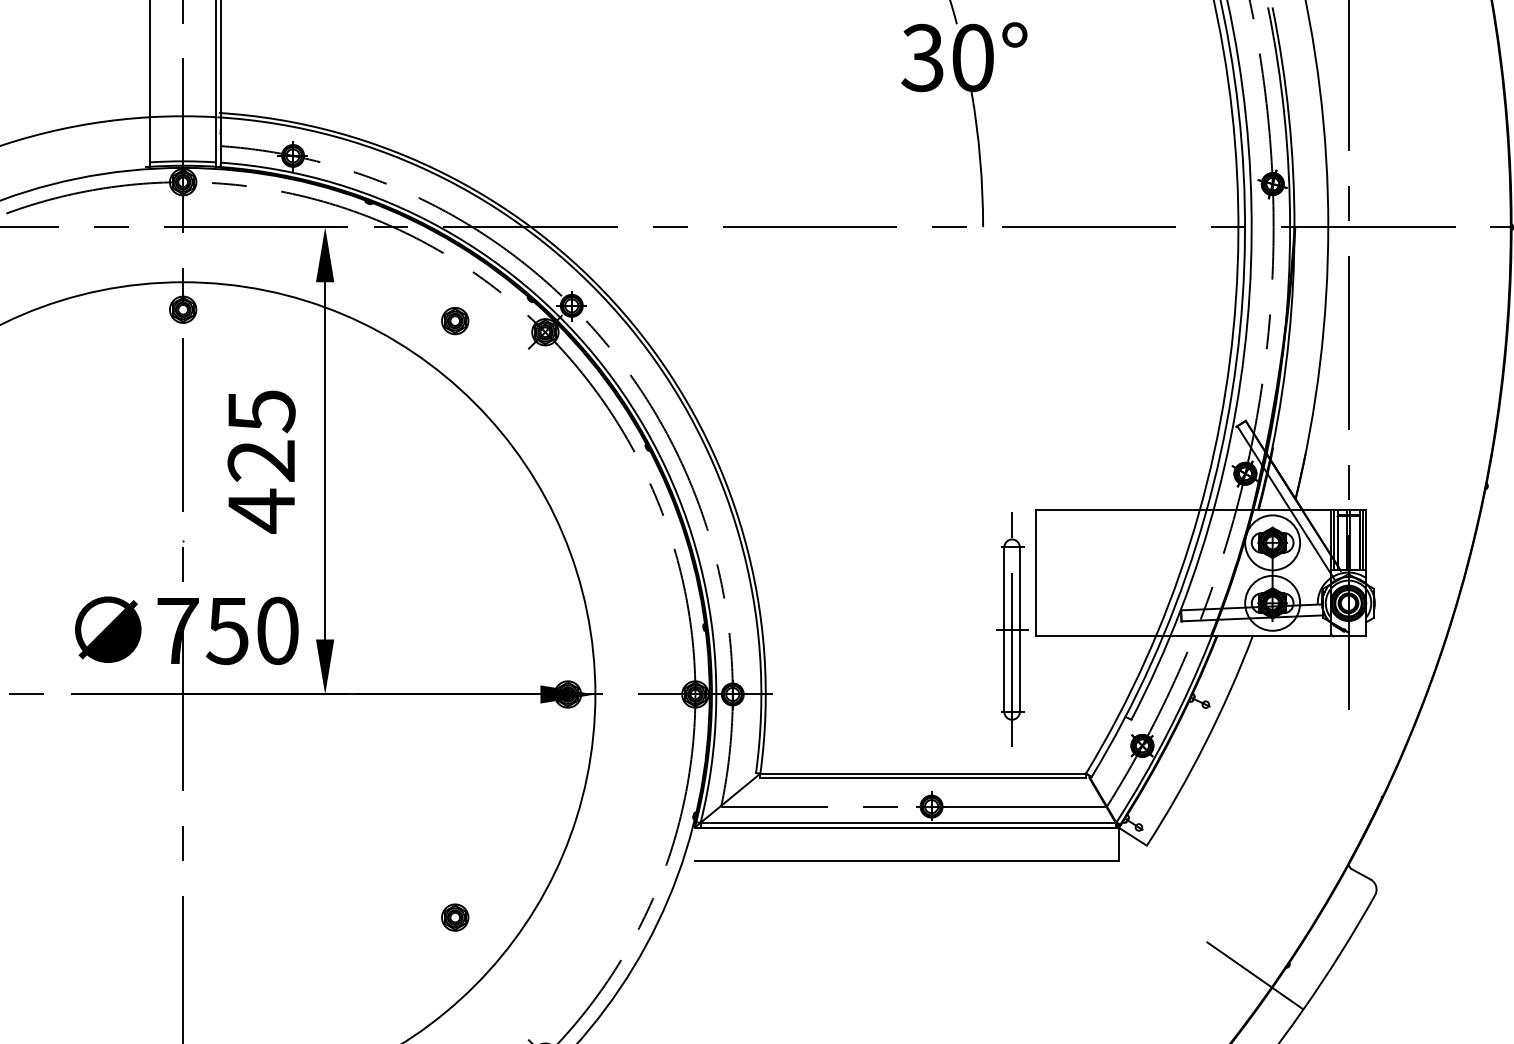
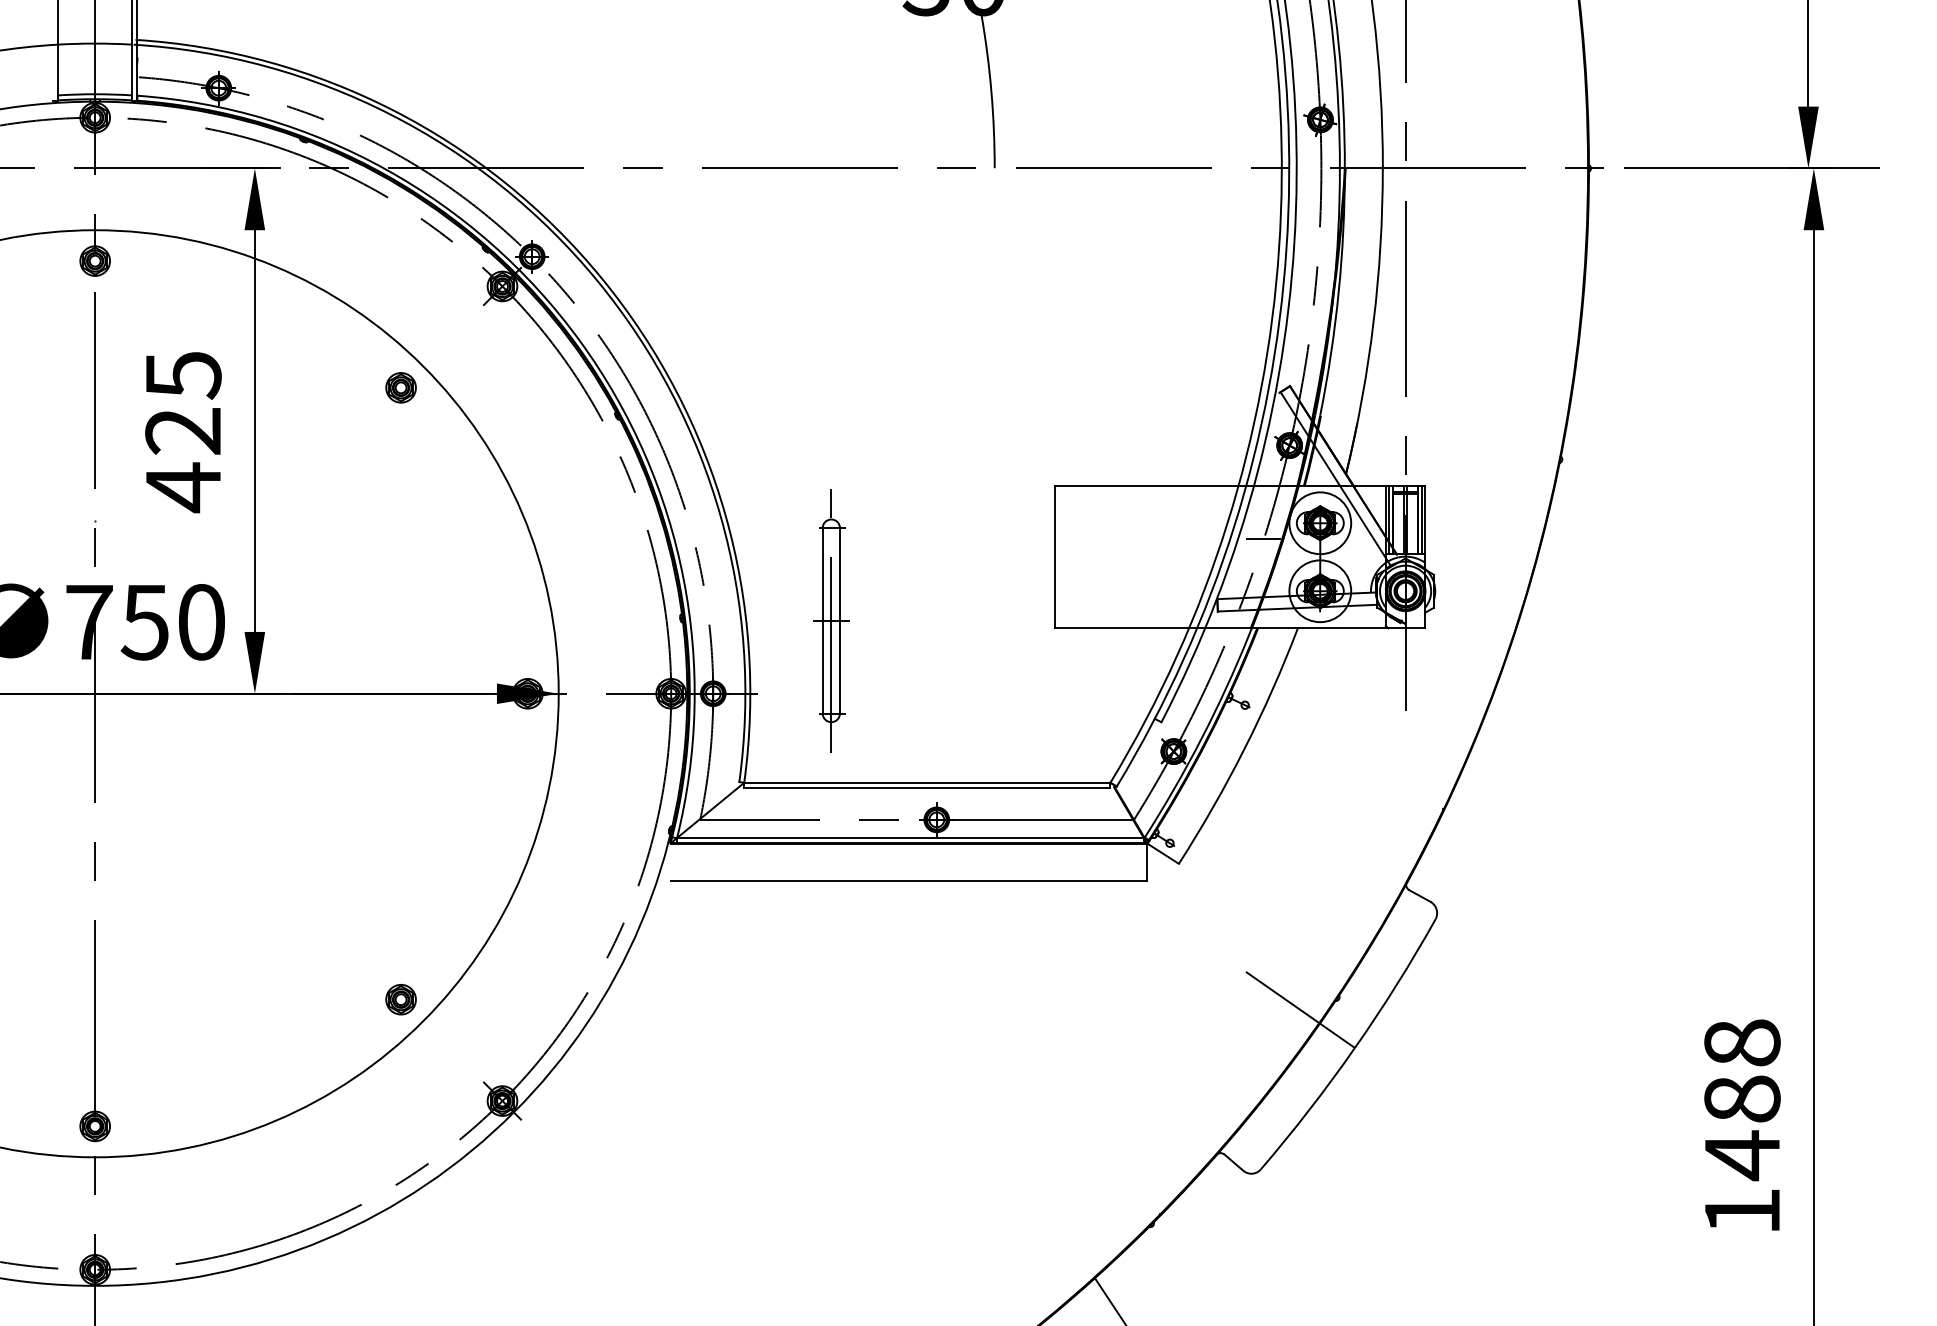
part: (454, 320) -> (400, 387), moved
line: (1222, 557) -> (1263, 539), added
part: (1012, 629) -> (831, 620), moved
part: (454, 917) -> (400, 999), moved

